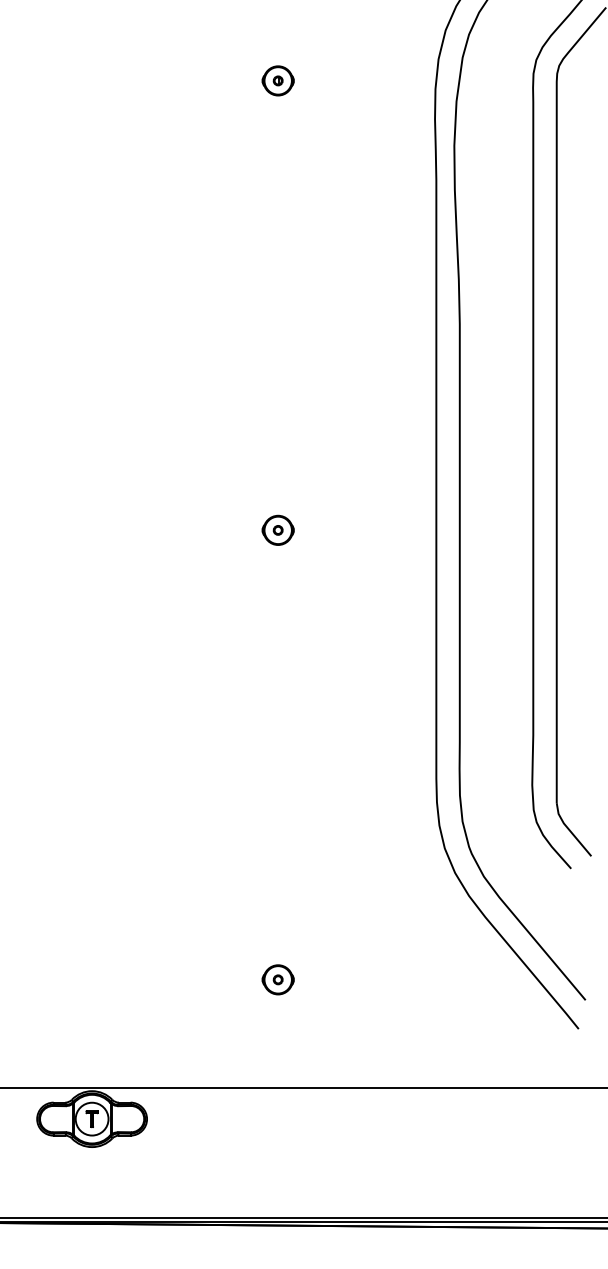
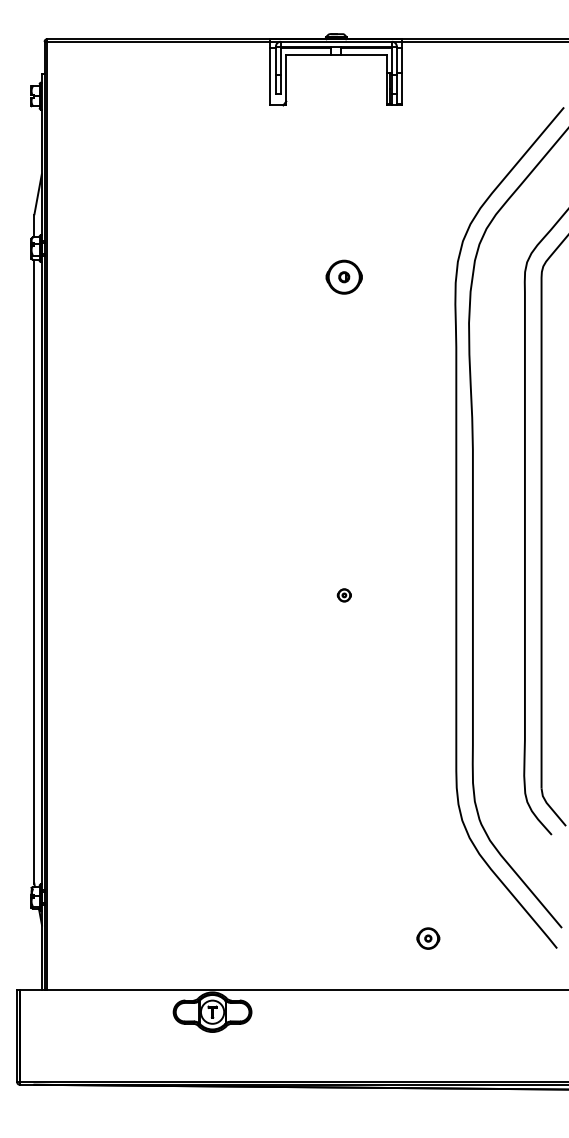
part: (278, 80) -> (344, 276), size x1.6
part: (278, 530) -> (344, 595), size x0.6
part: (278, 979) -> (428, 938), moved

